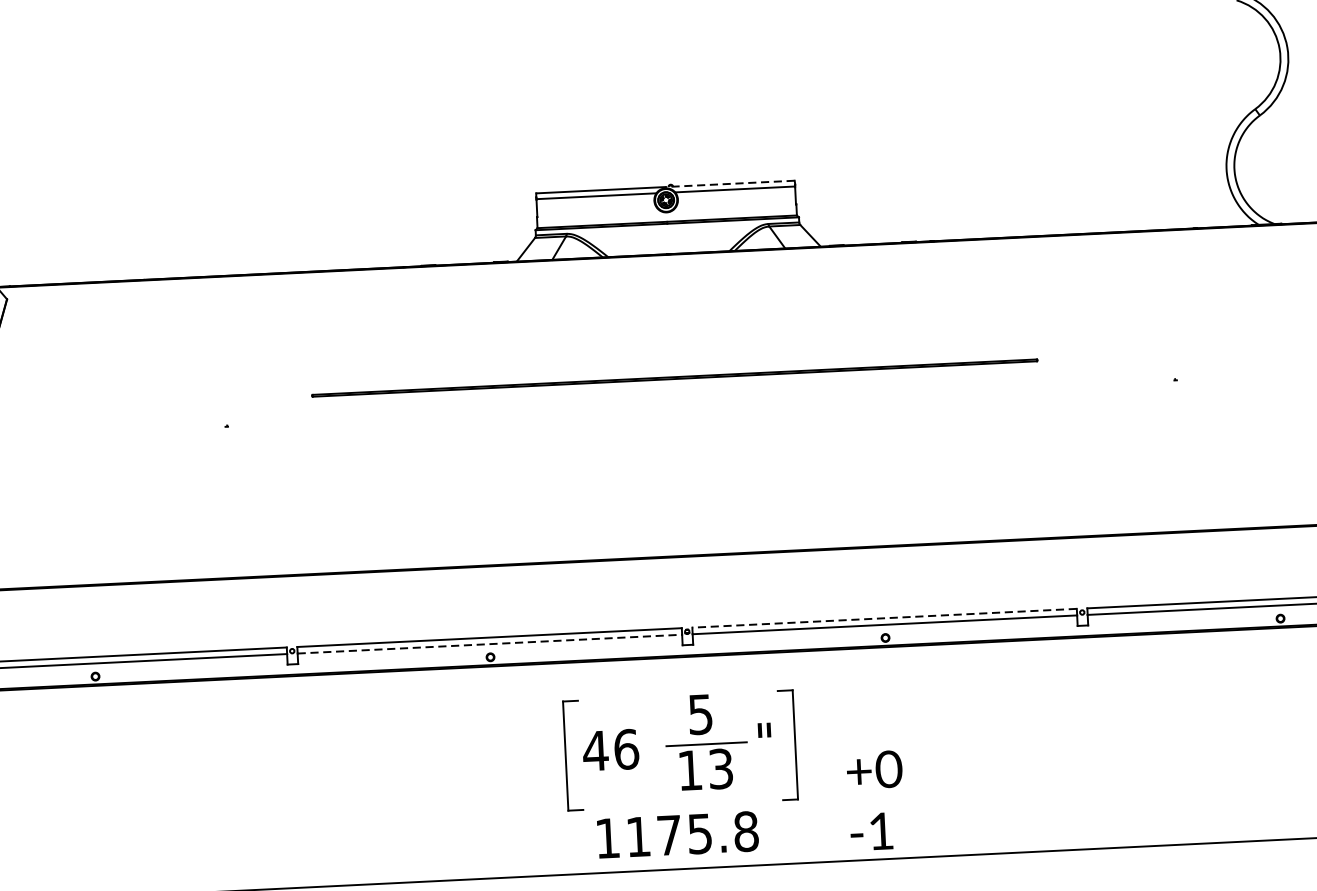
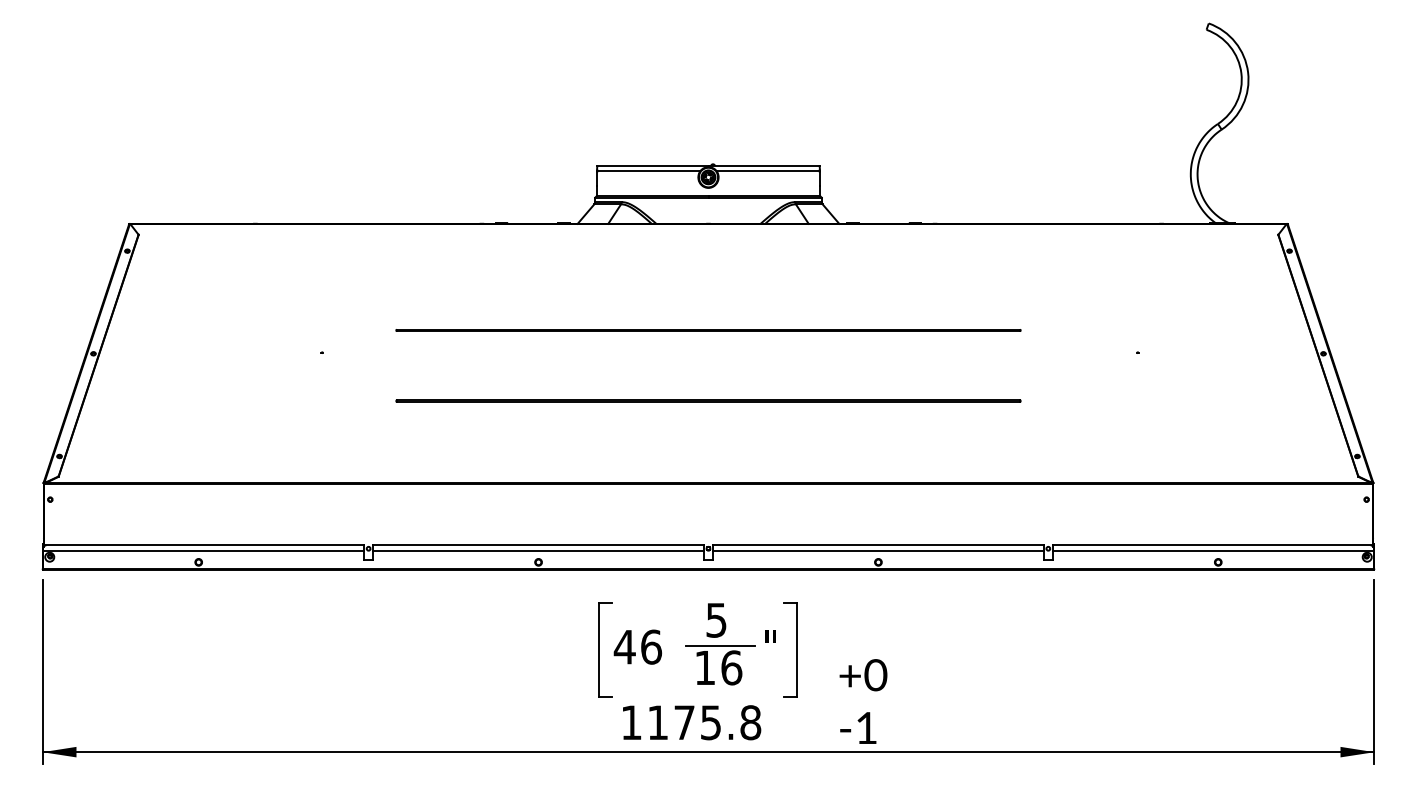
line: (730, 184) -> (764, 166), dashed -> solid
line: (678, 459) -> (708, 400), added
line: (883, 618) -> (877, 545), dashed -> solid
line: (491, 644) -> (539, 551), dashed -> solid
text: (720, 768) -> (731, 667), 13 -> 16

